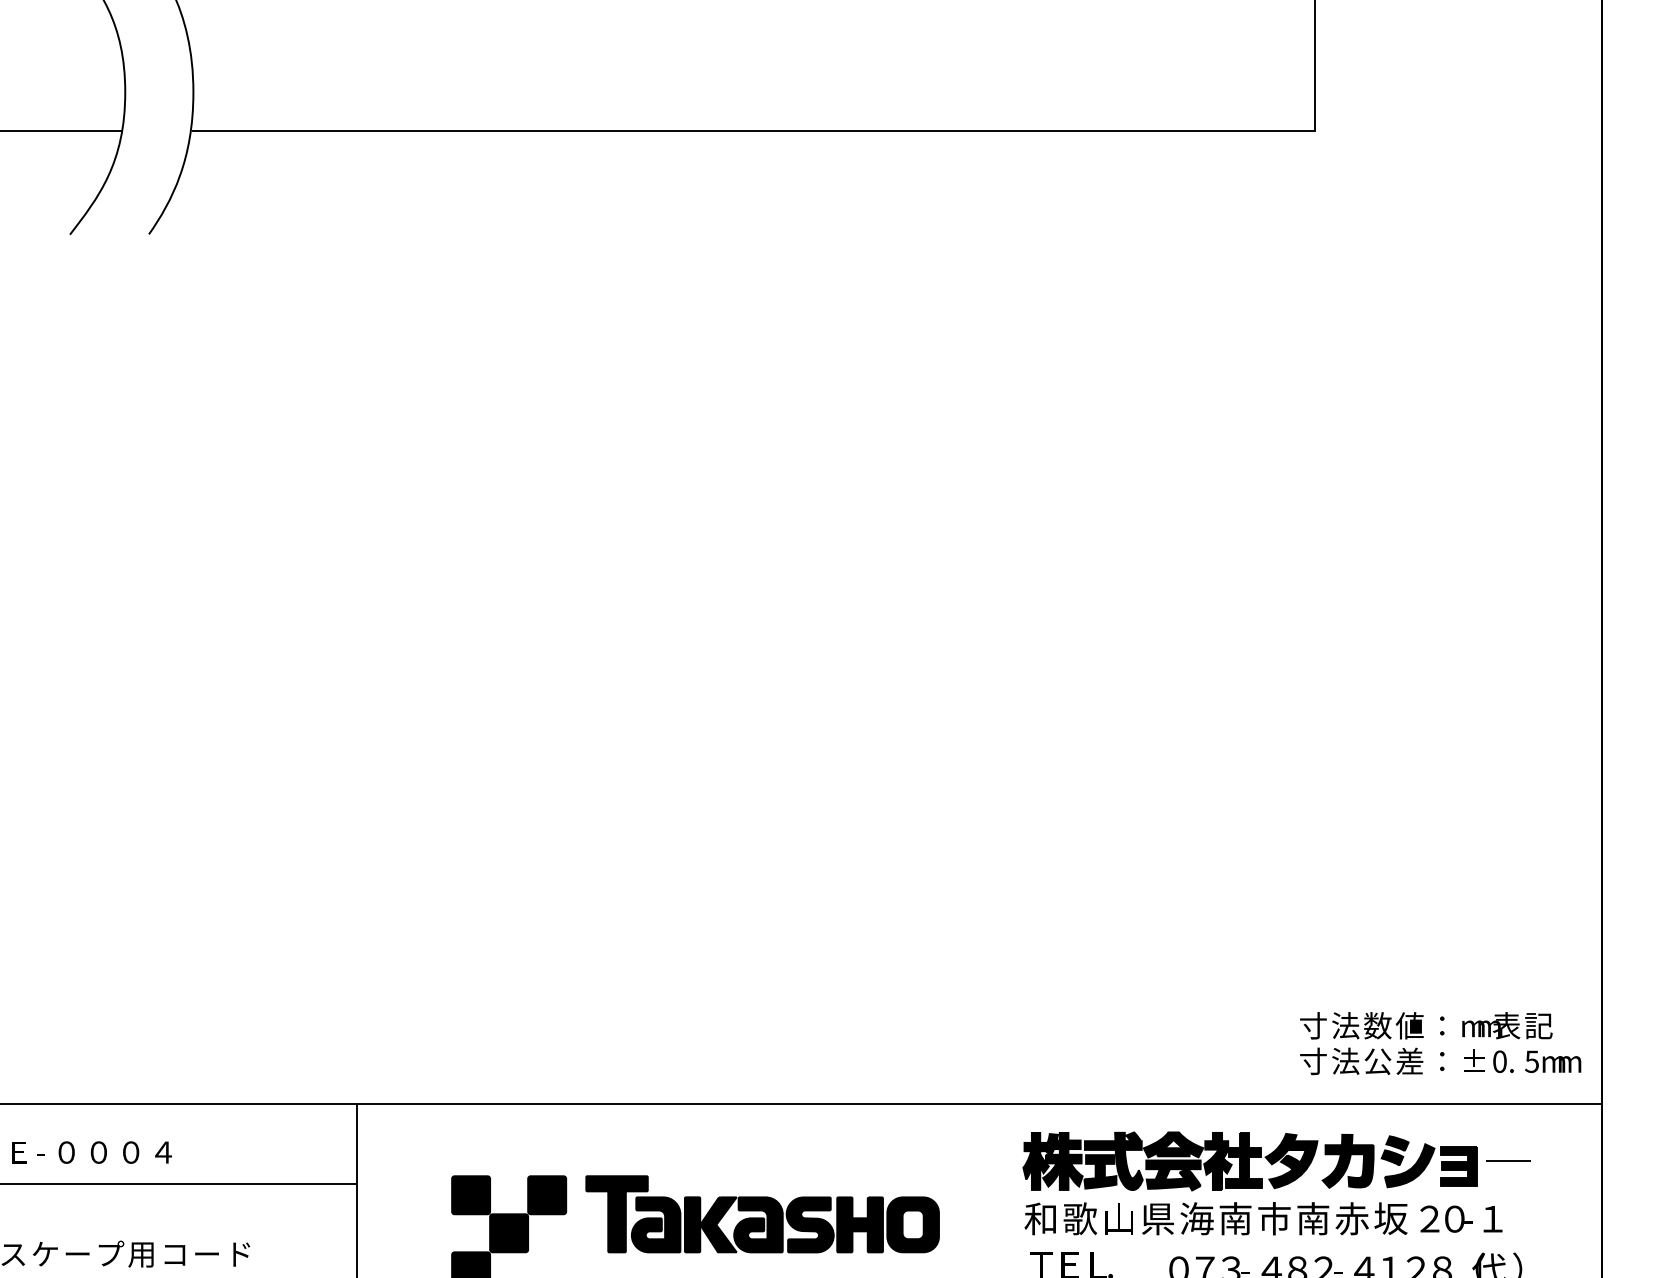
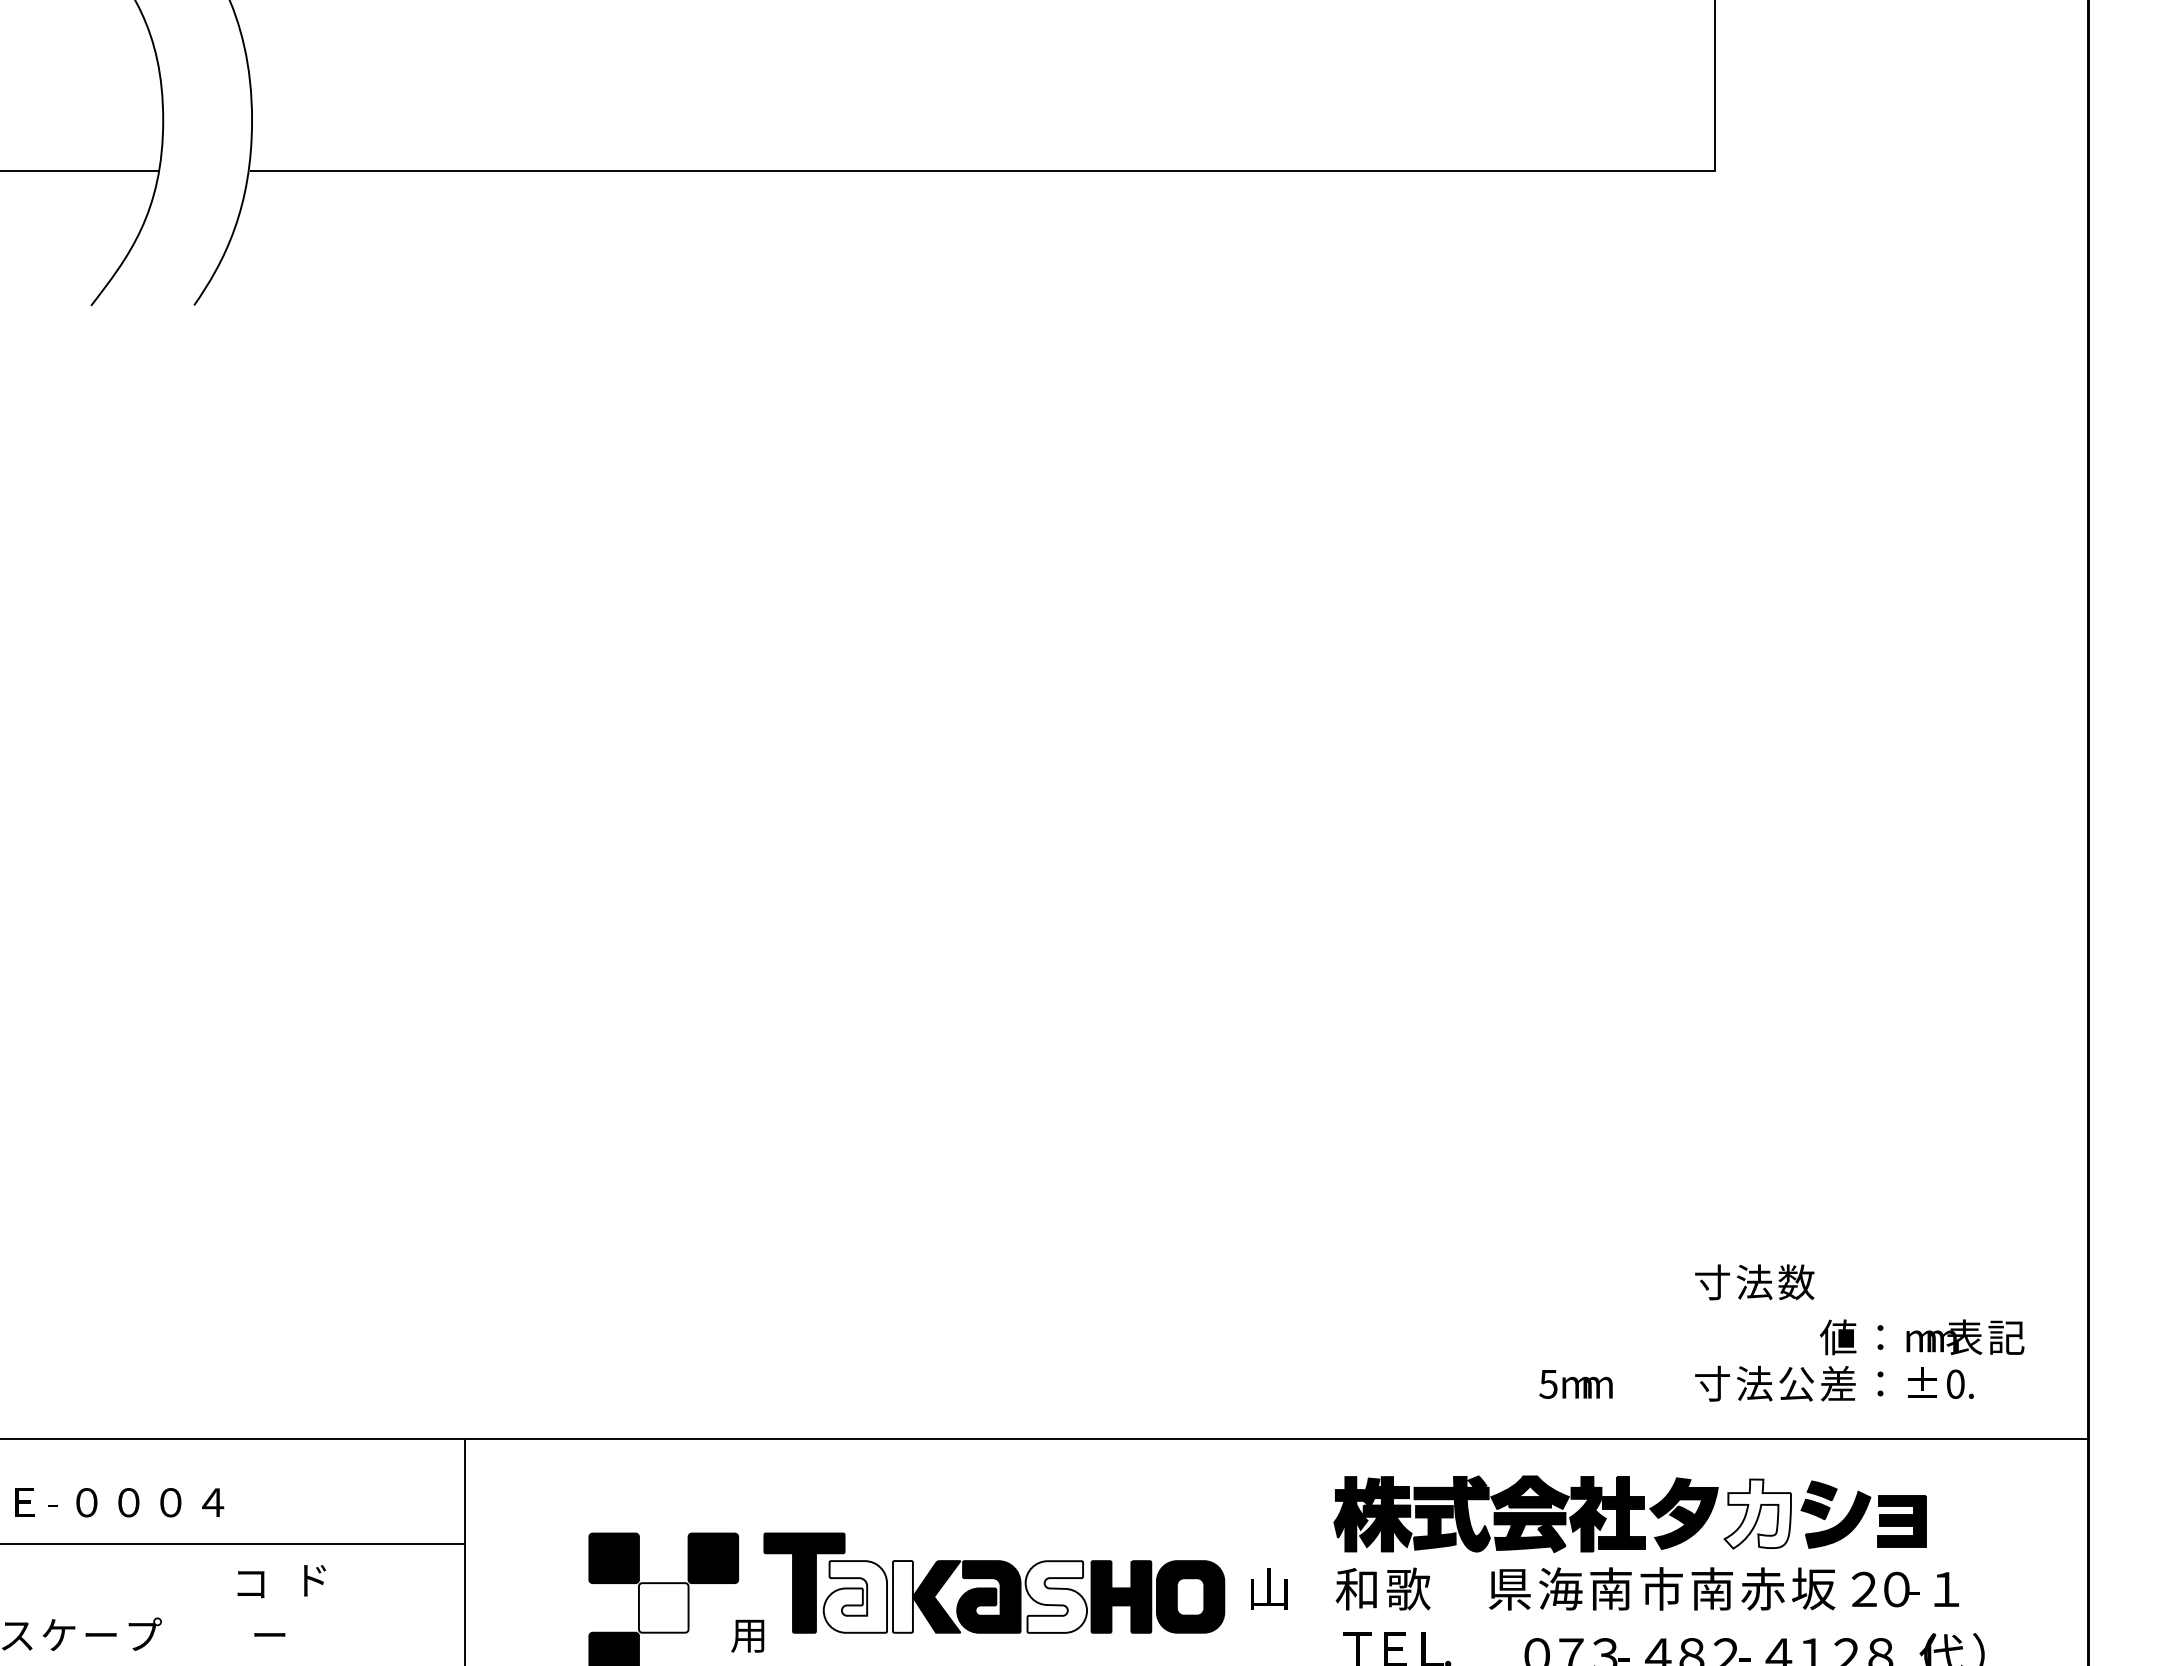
text: (1345, 1025) -> (1754, 1282), moved
text: (1552, 1061) -> (1575, 1384), moved
fill: (1347, 1160) -> (1757, 1513), removed
line: (1508, 1160) -> (1966, 1513), removed
text: (1119, 1218) -> (1269, 1588), moved
fill: (656, 1224) -> (855, 1596), removed
fill: (692, 1224) -> (902, 1596), removed
fill: (810, 1224) -> (1056, 1596), removed
fill: (508, 1232) -> (663, 1607), removed
text: (140, 1254) -> (747, 1635), moved
text: (241, 1254) -> (314, 1580), moved
text: (174, 1255) -> (250, 1584), moved

